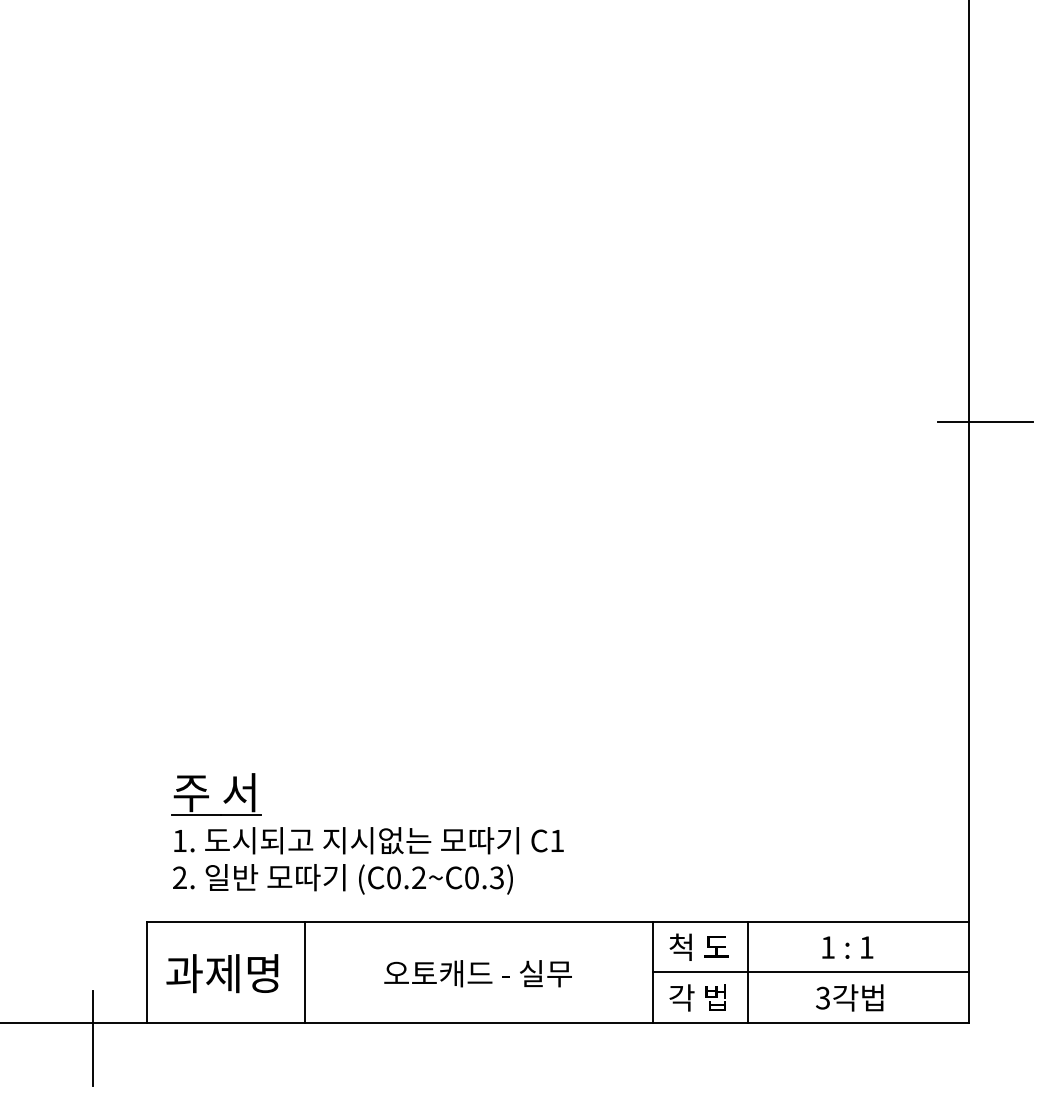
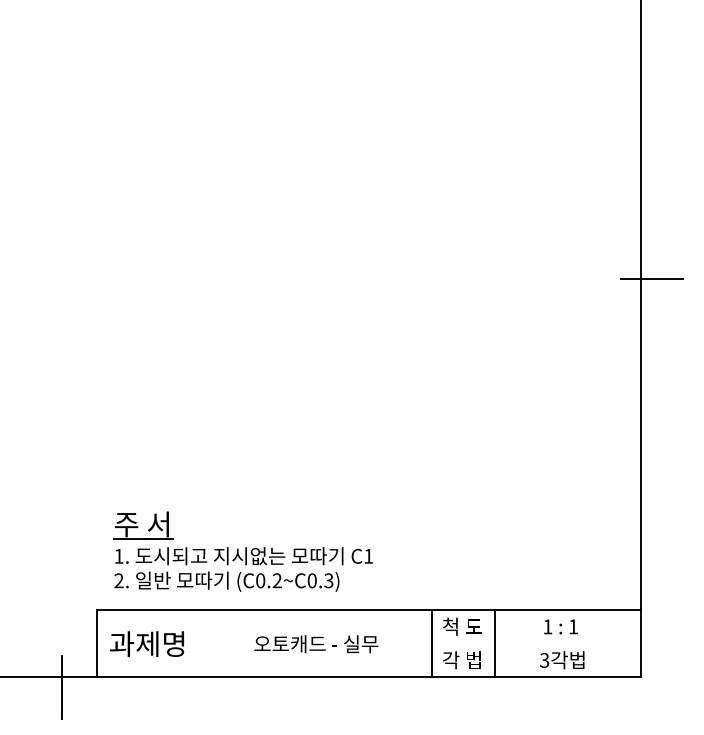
line: (304, 971) -> (201, 642), removed
line: (810, 972) -> (536, 643), removed

